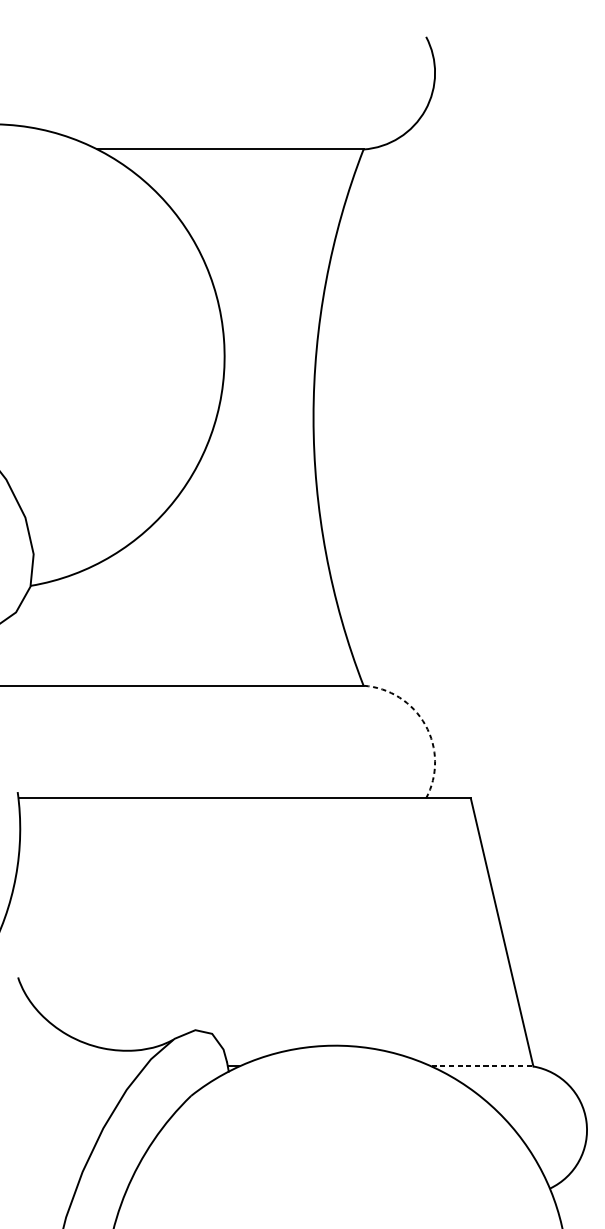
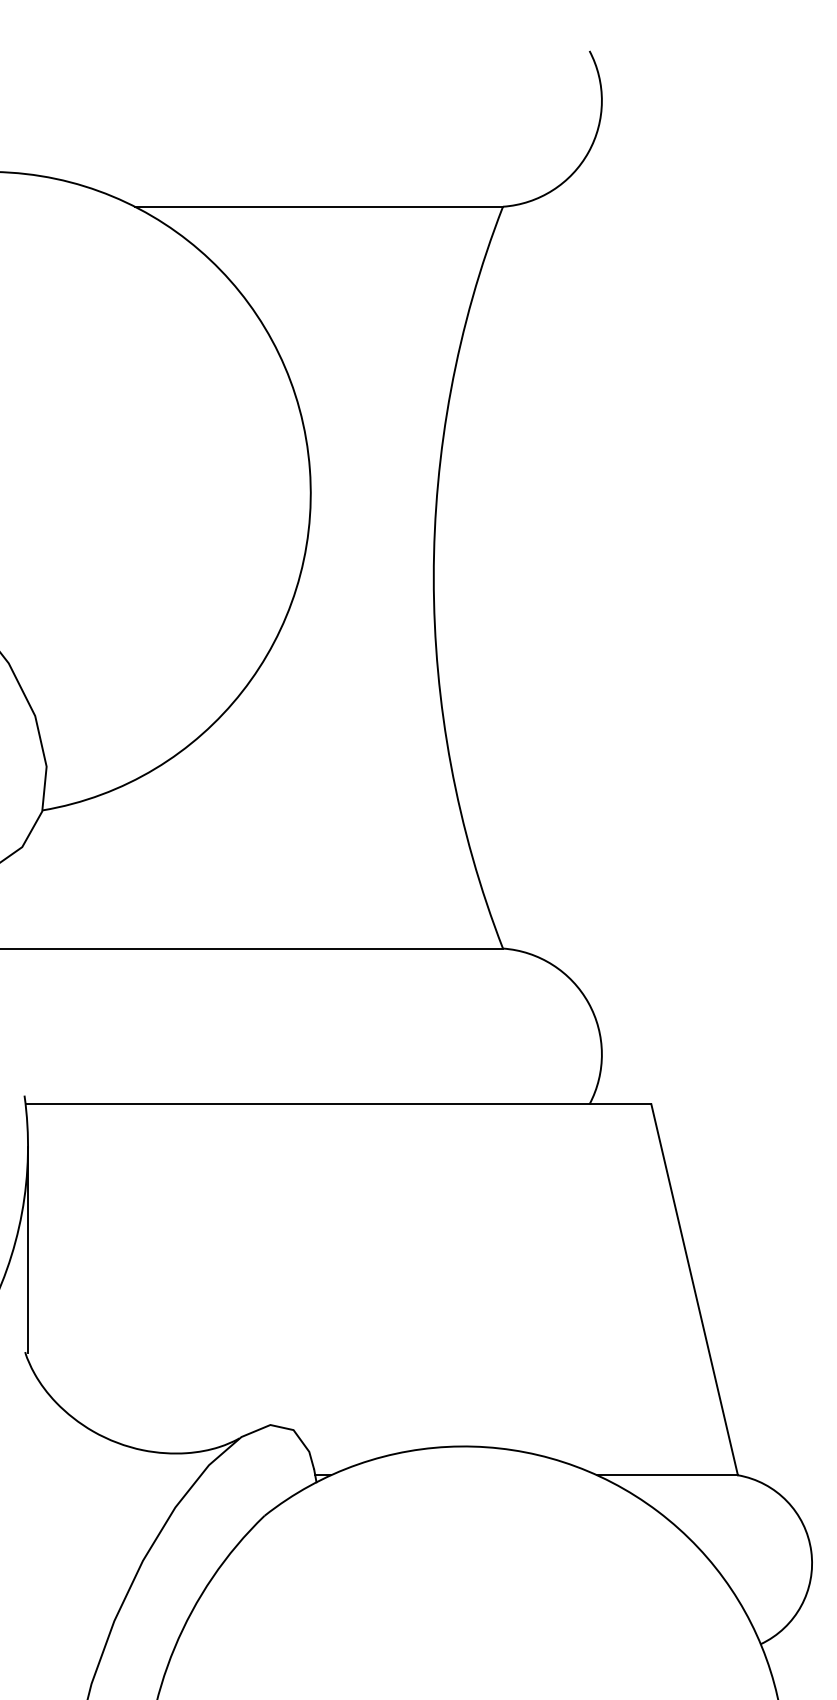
arc: (425, 724) -> (588, 1002), dashed -> solid
line: (20, 903) -> (28, 1249), added
line: (483, 1066) -> (668, 1475), dashed -> solid

